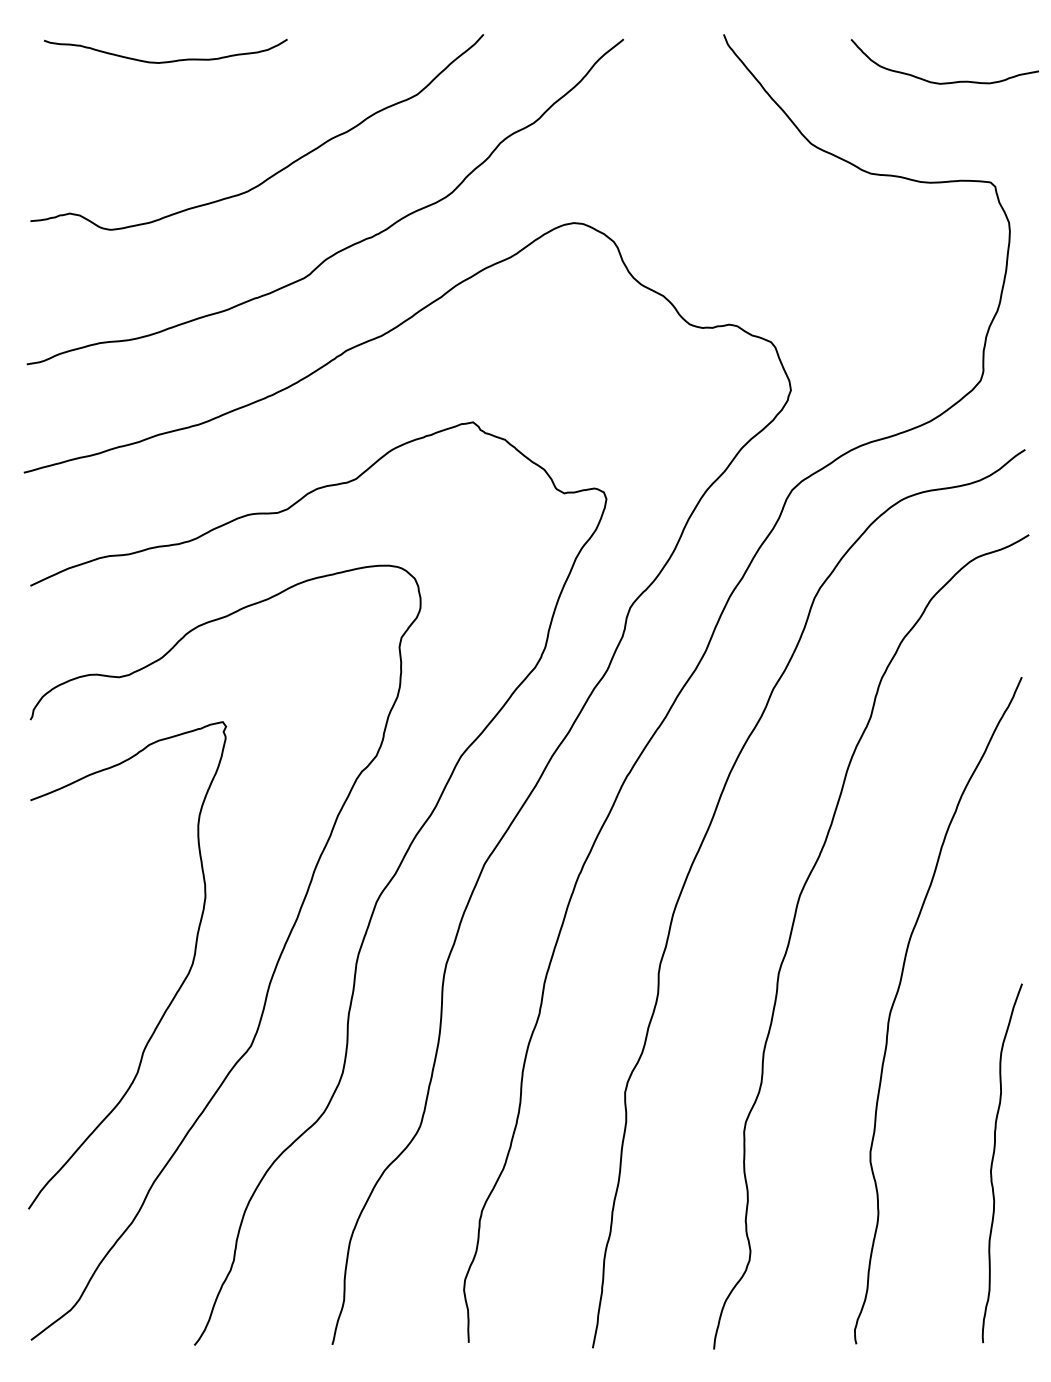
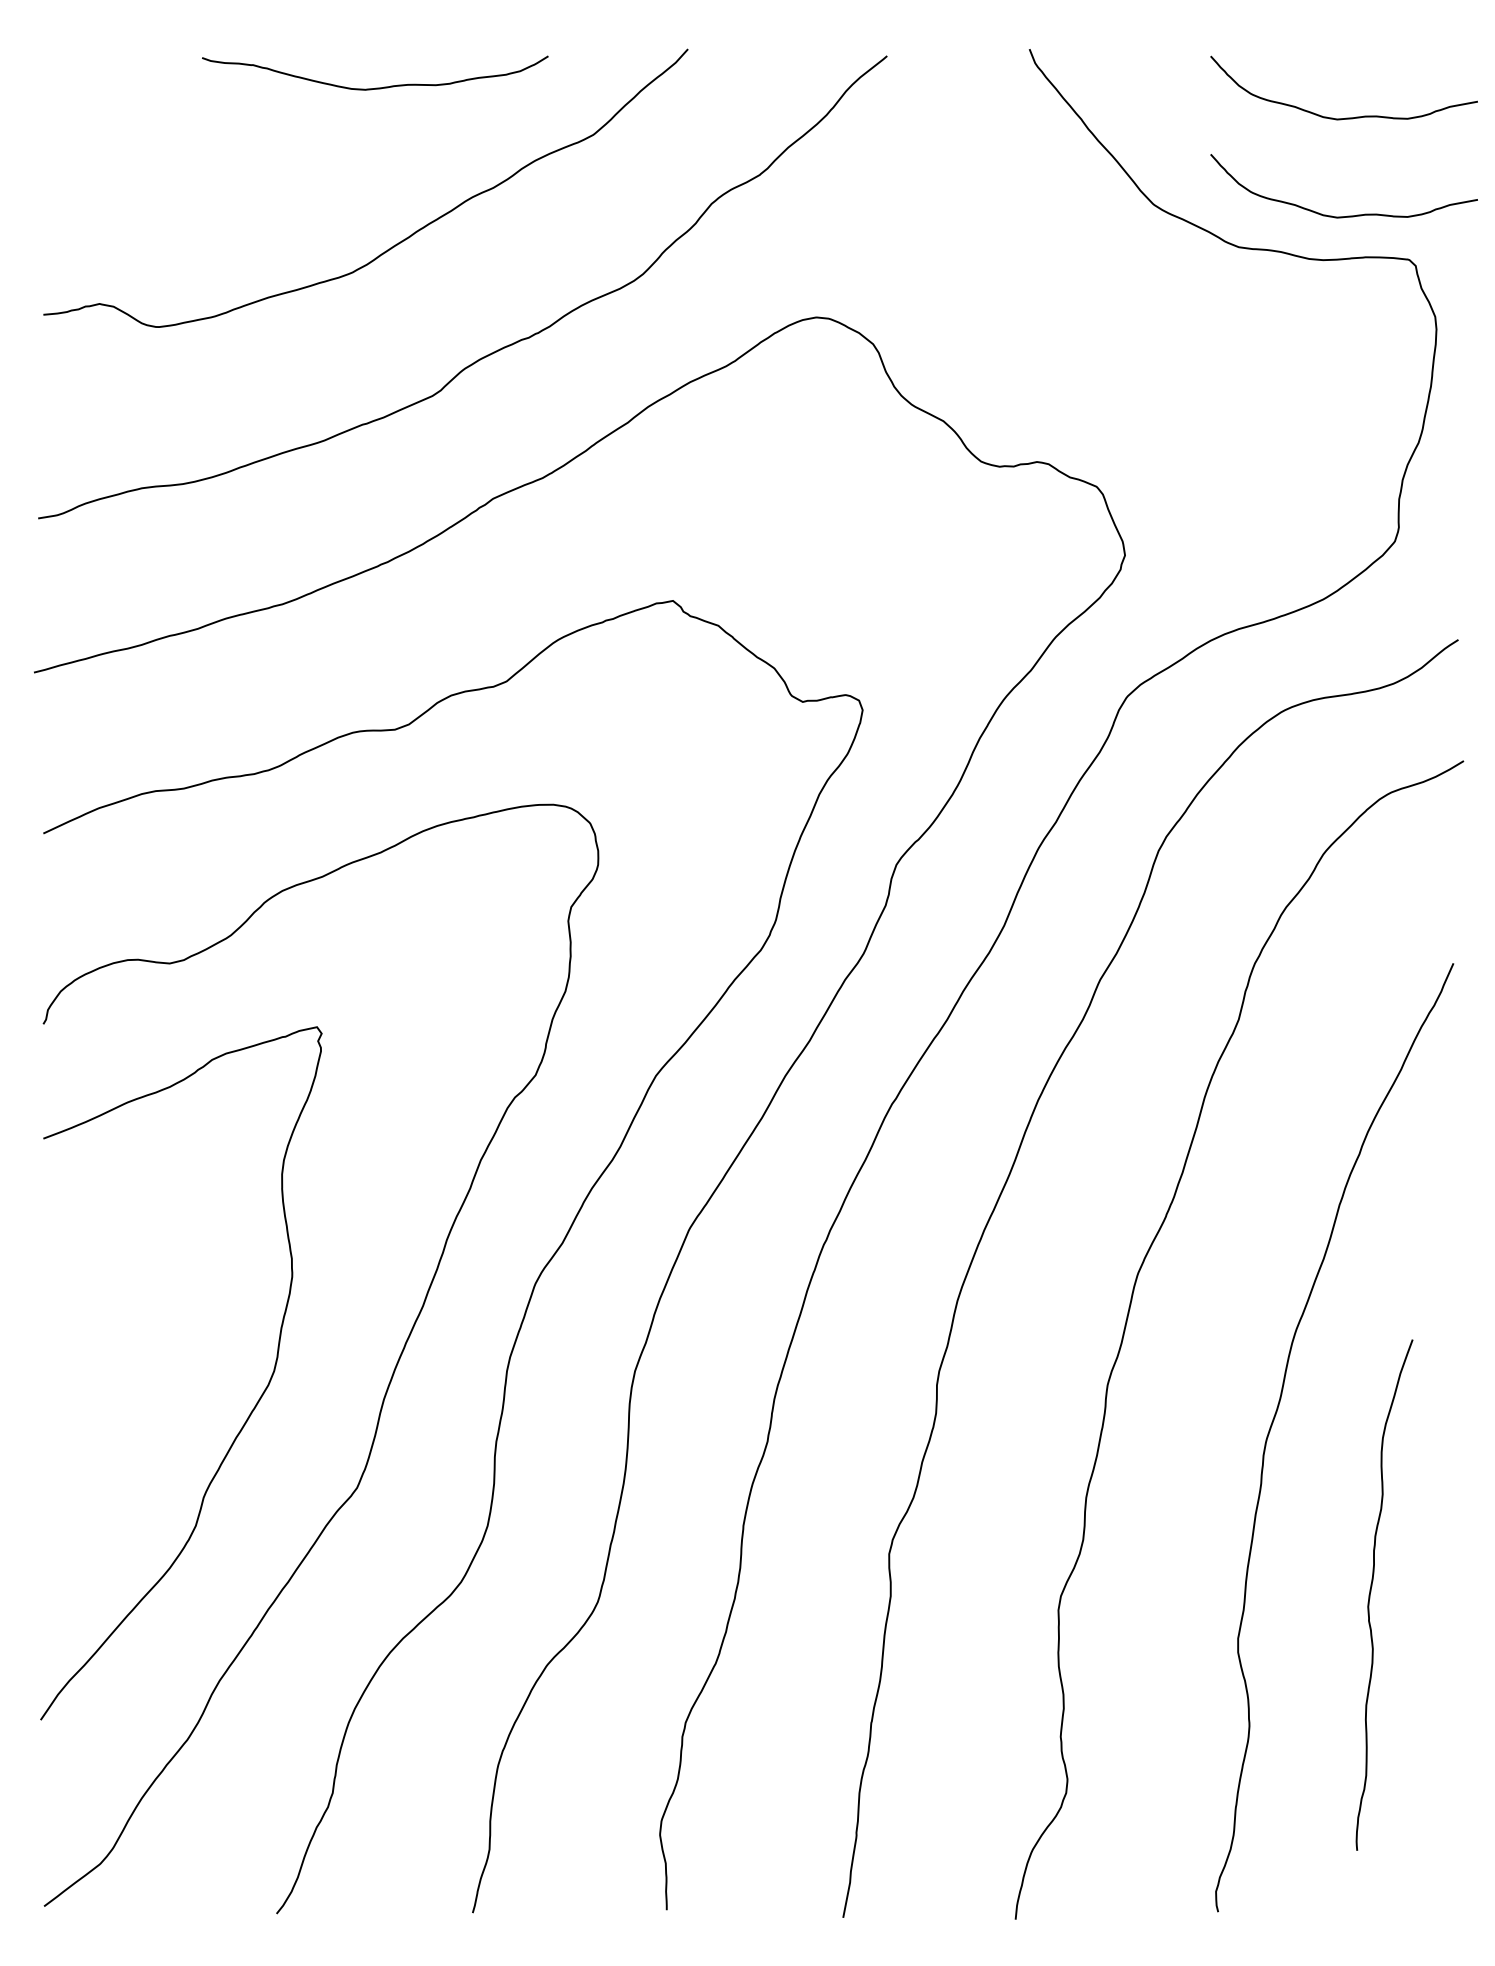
curve: (165, 61) -> (374, 87), moved
curve: (944, 151) -> (1343, 215), added
curve: (993, 1161) -> (1371, 1592), moved

